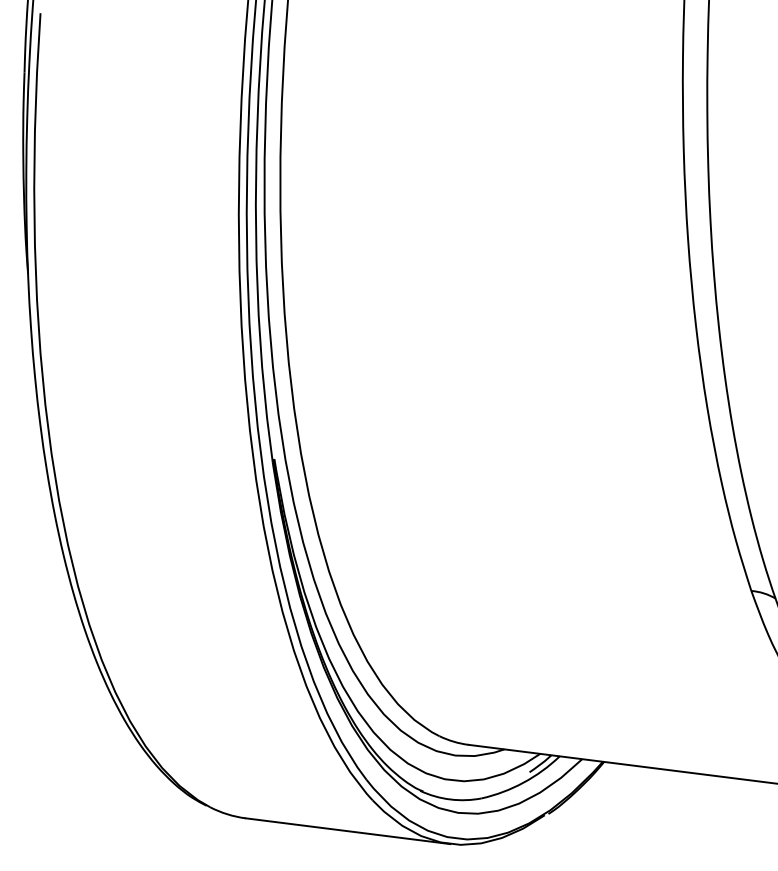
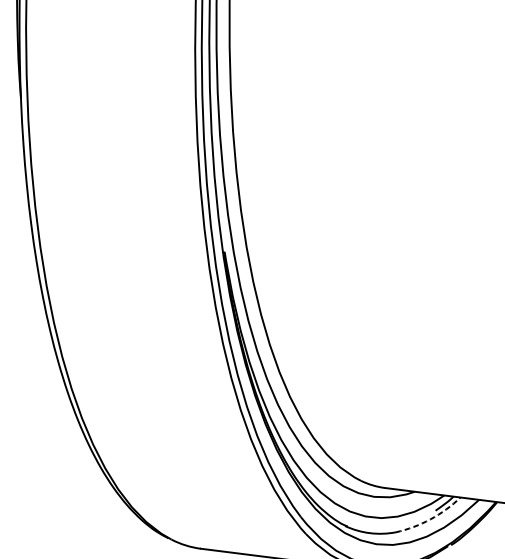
arc: (523, 782) -> (430, 519), solid -> dashed

